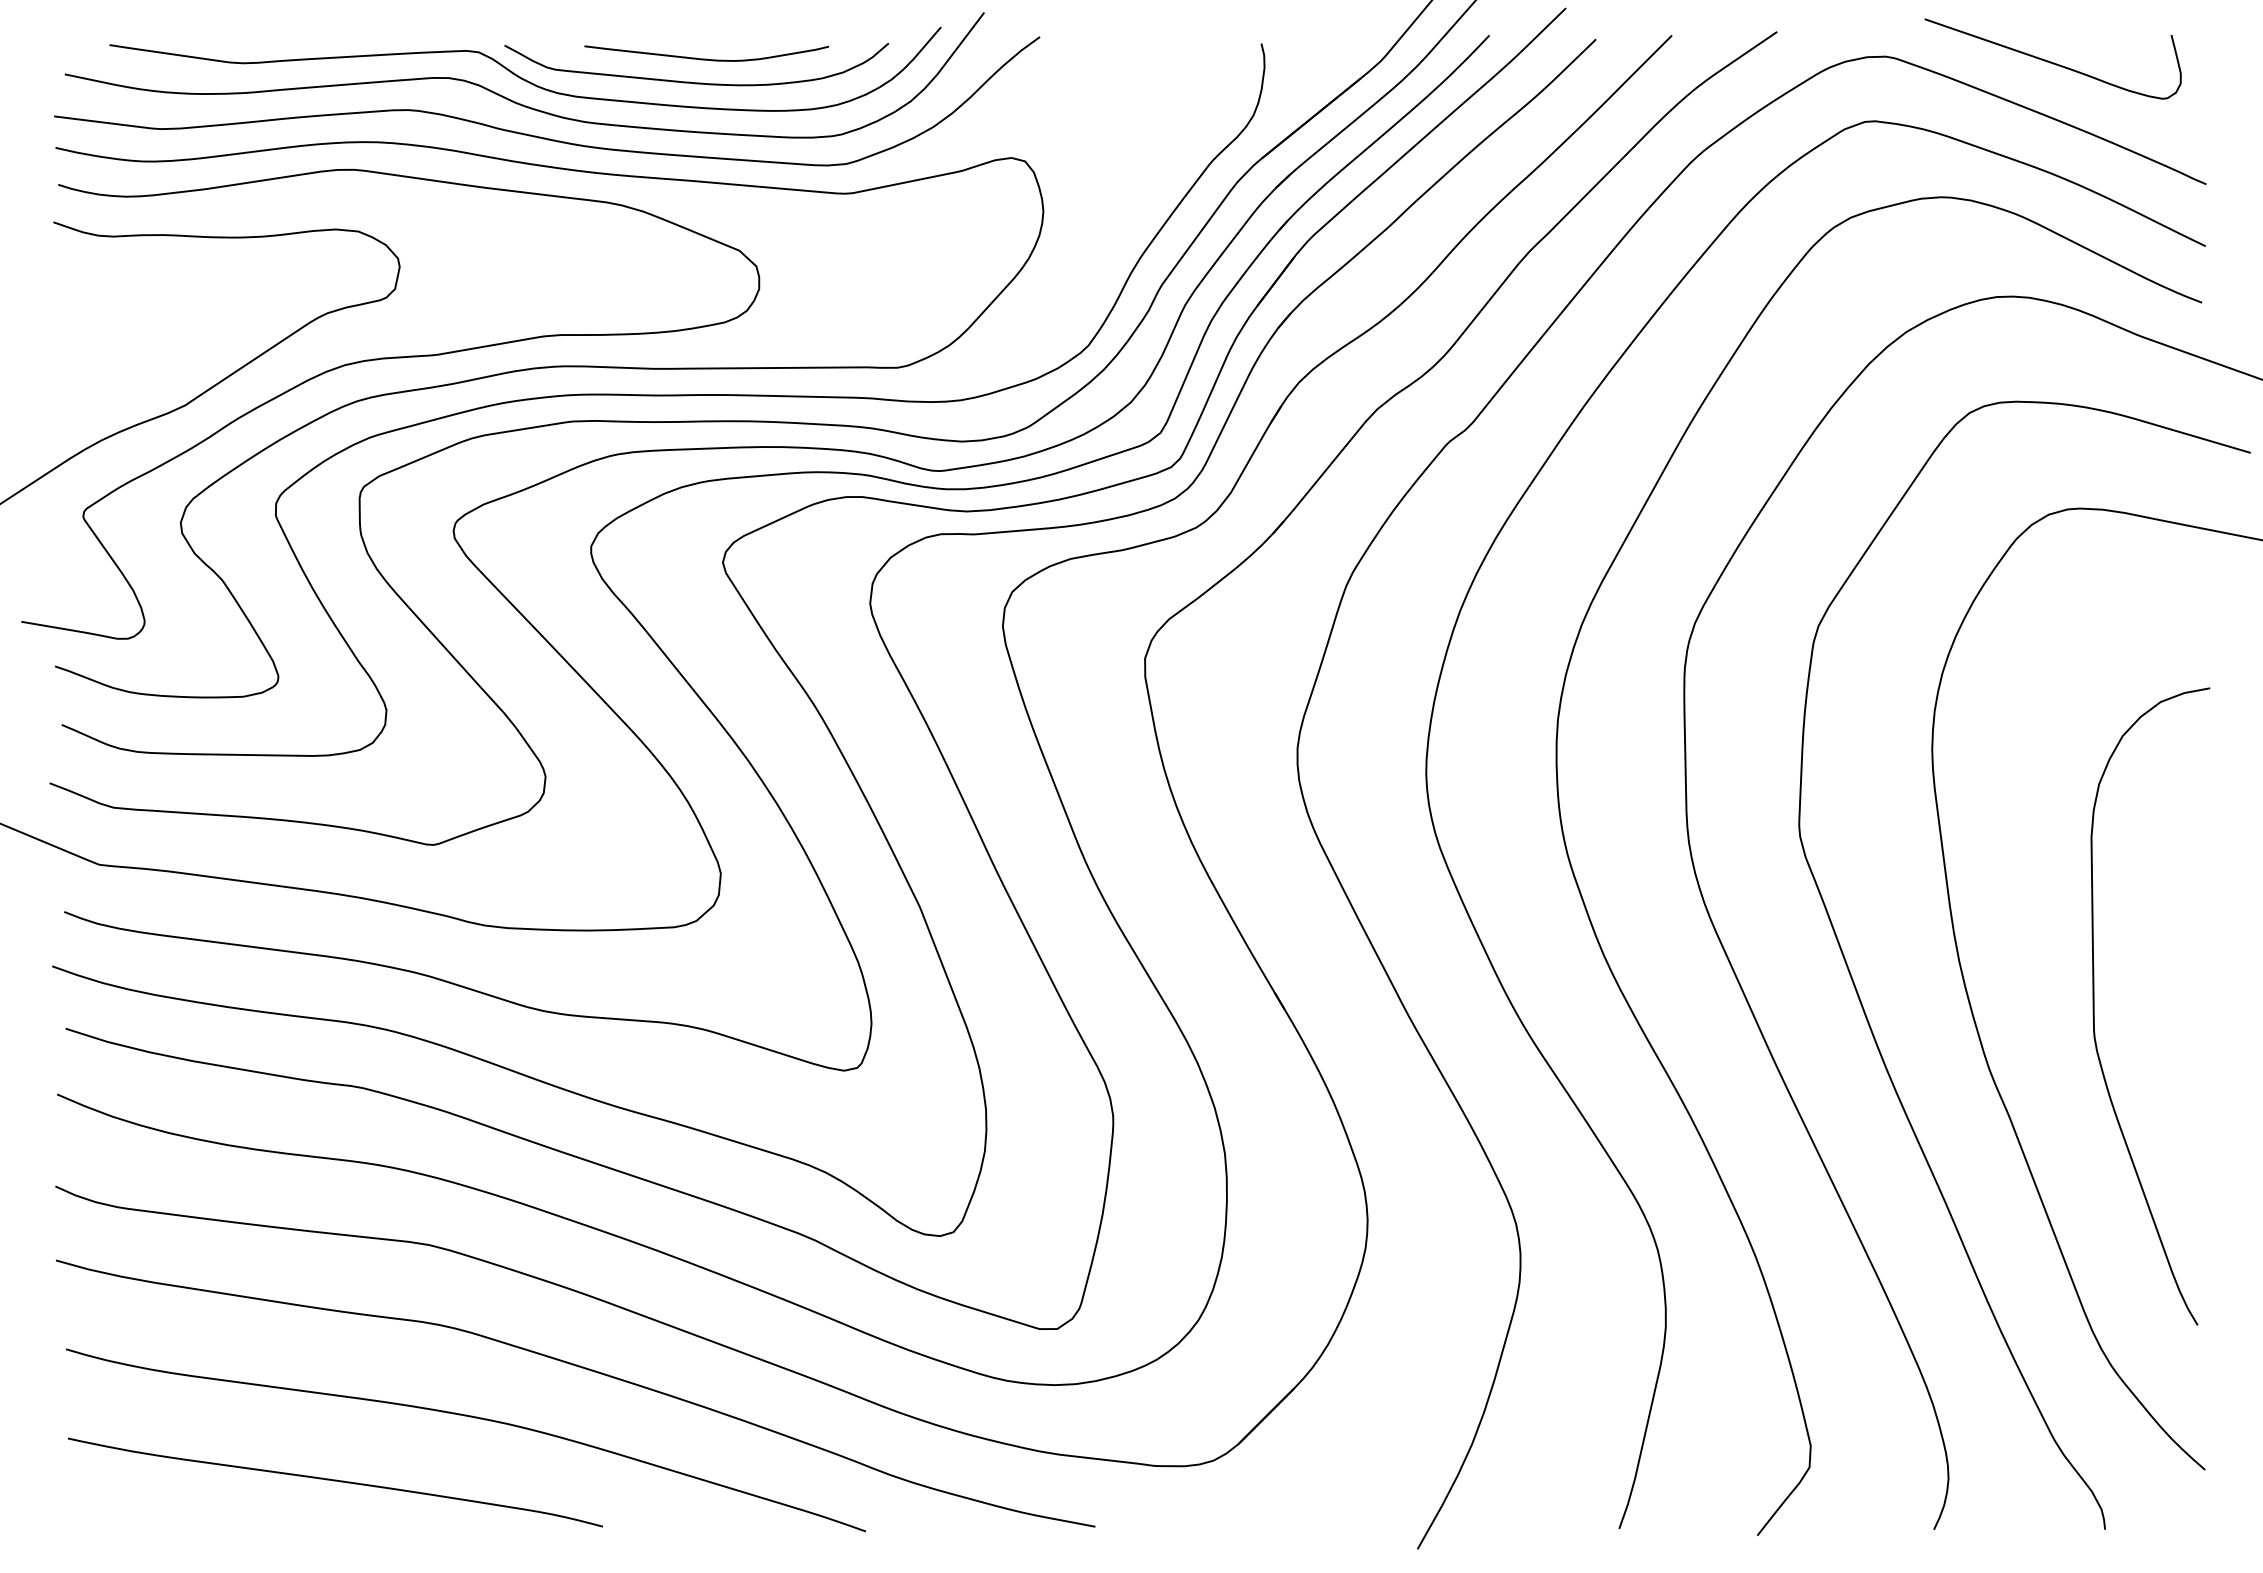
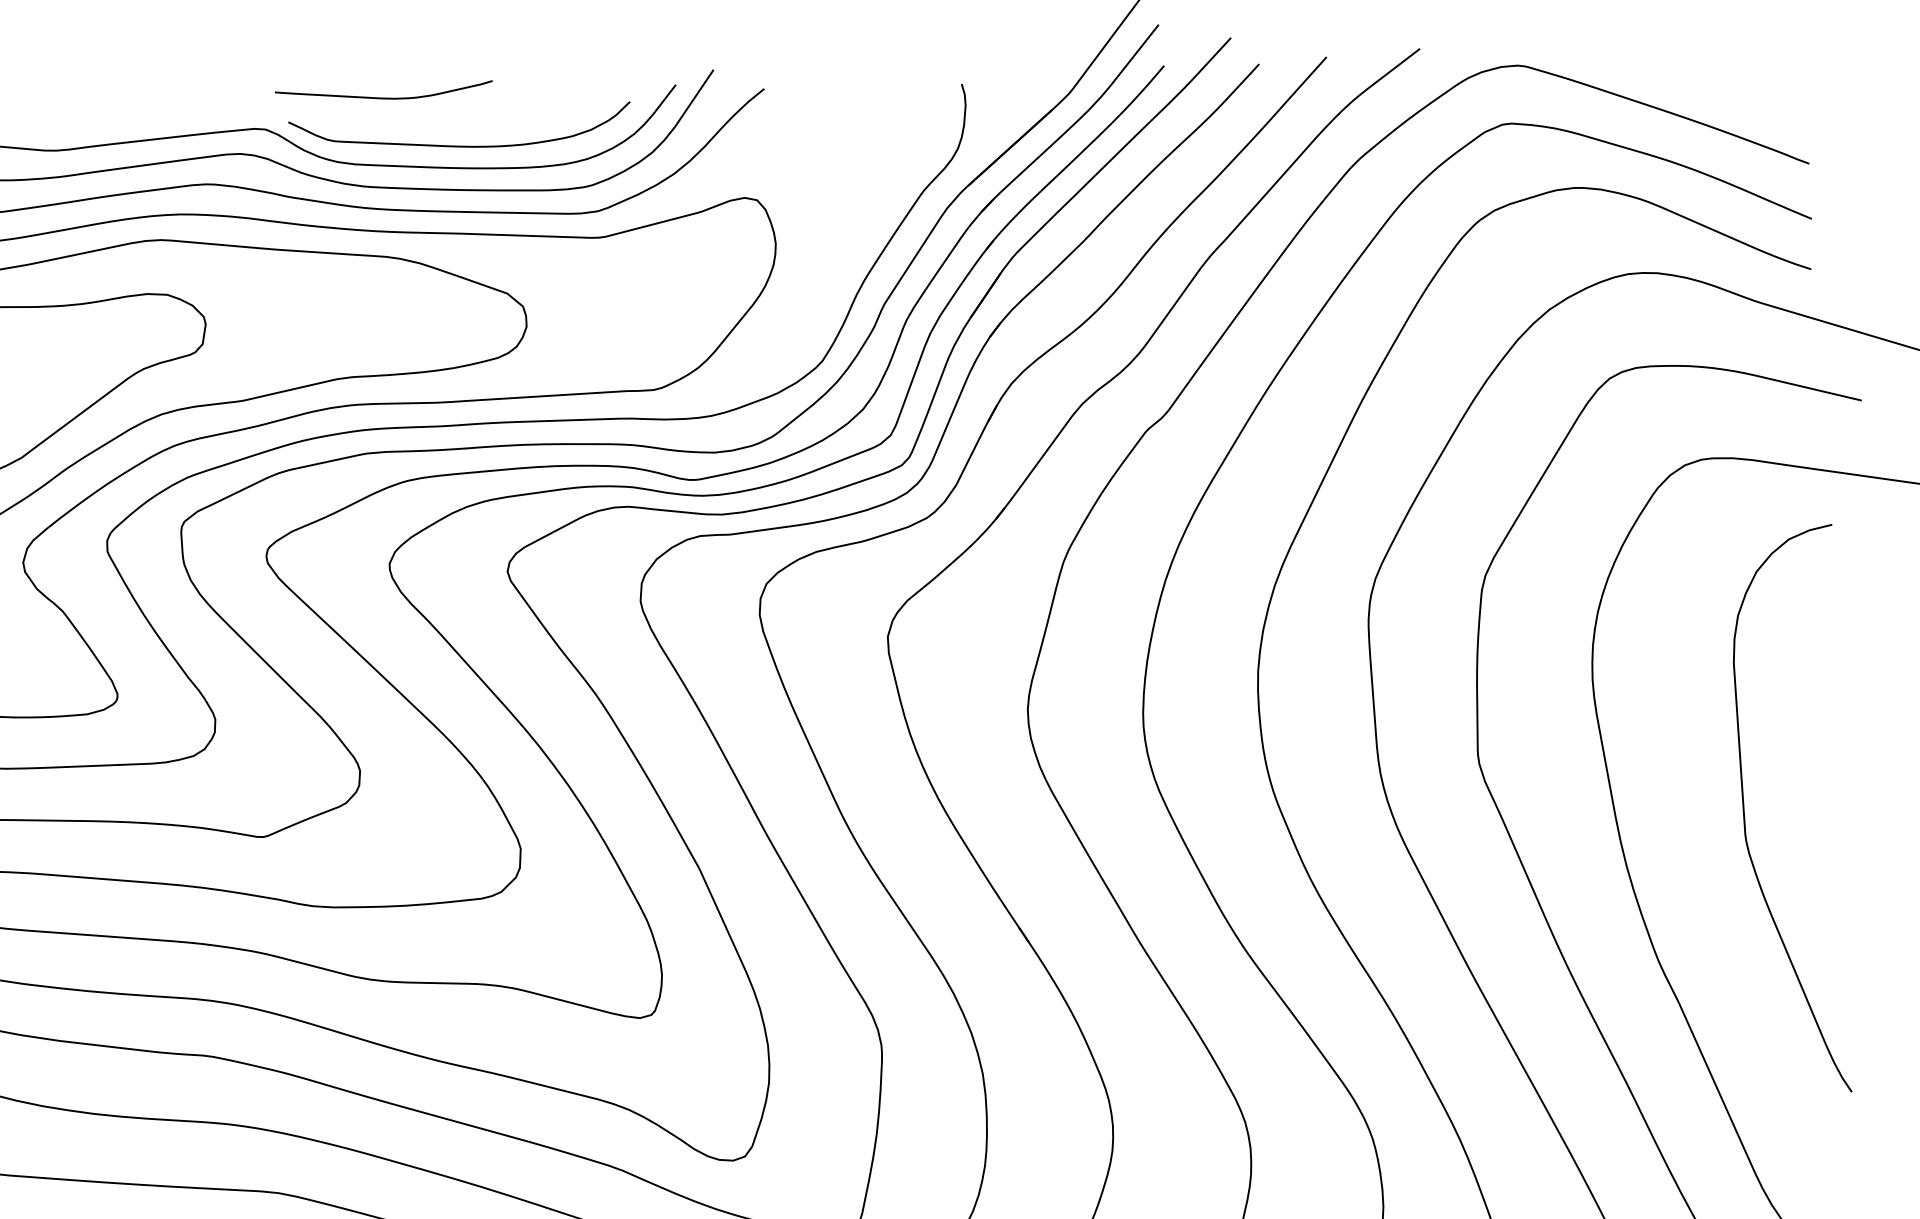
curve: (706, 58) -> (384, 97), moved
curve: (2051, 61) -> (1665, 61), removed
curve: (2094, 1006) -> (1744, 813), moved

